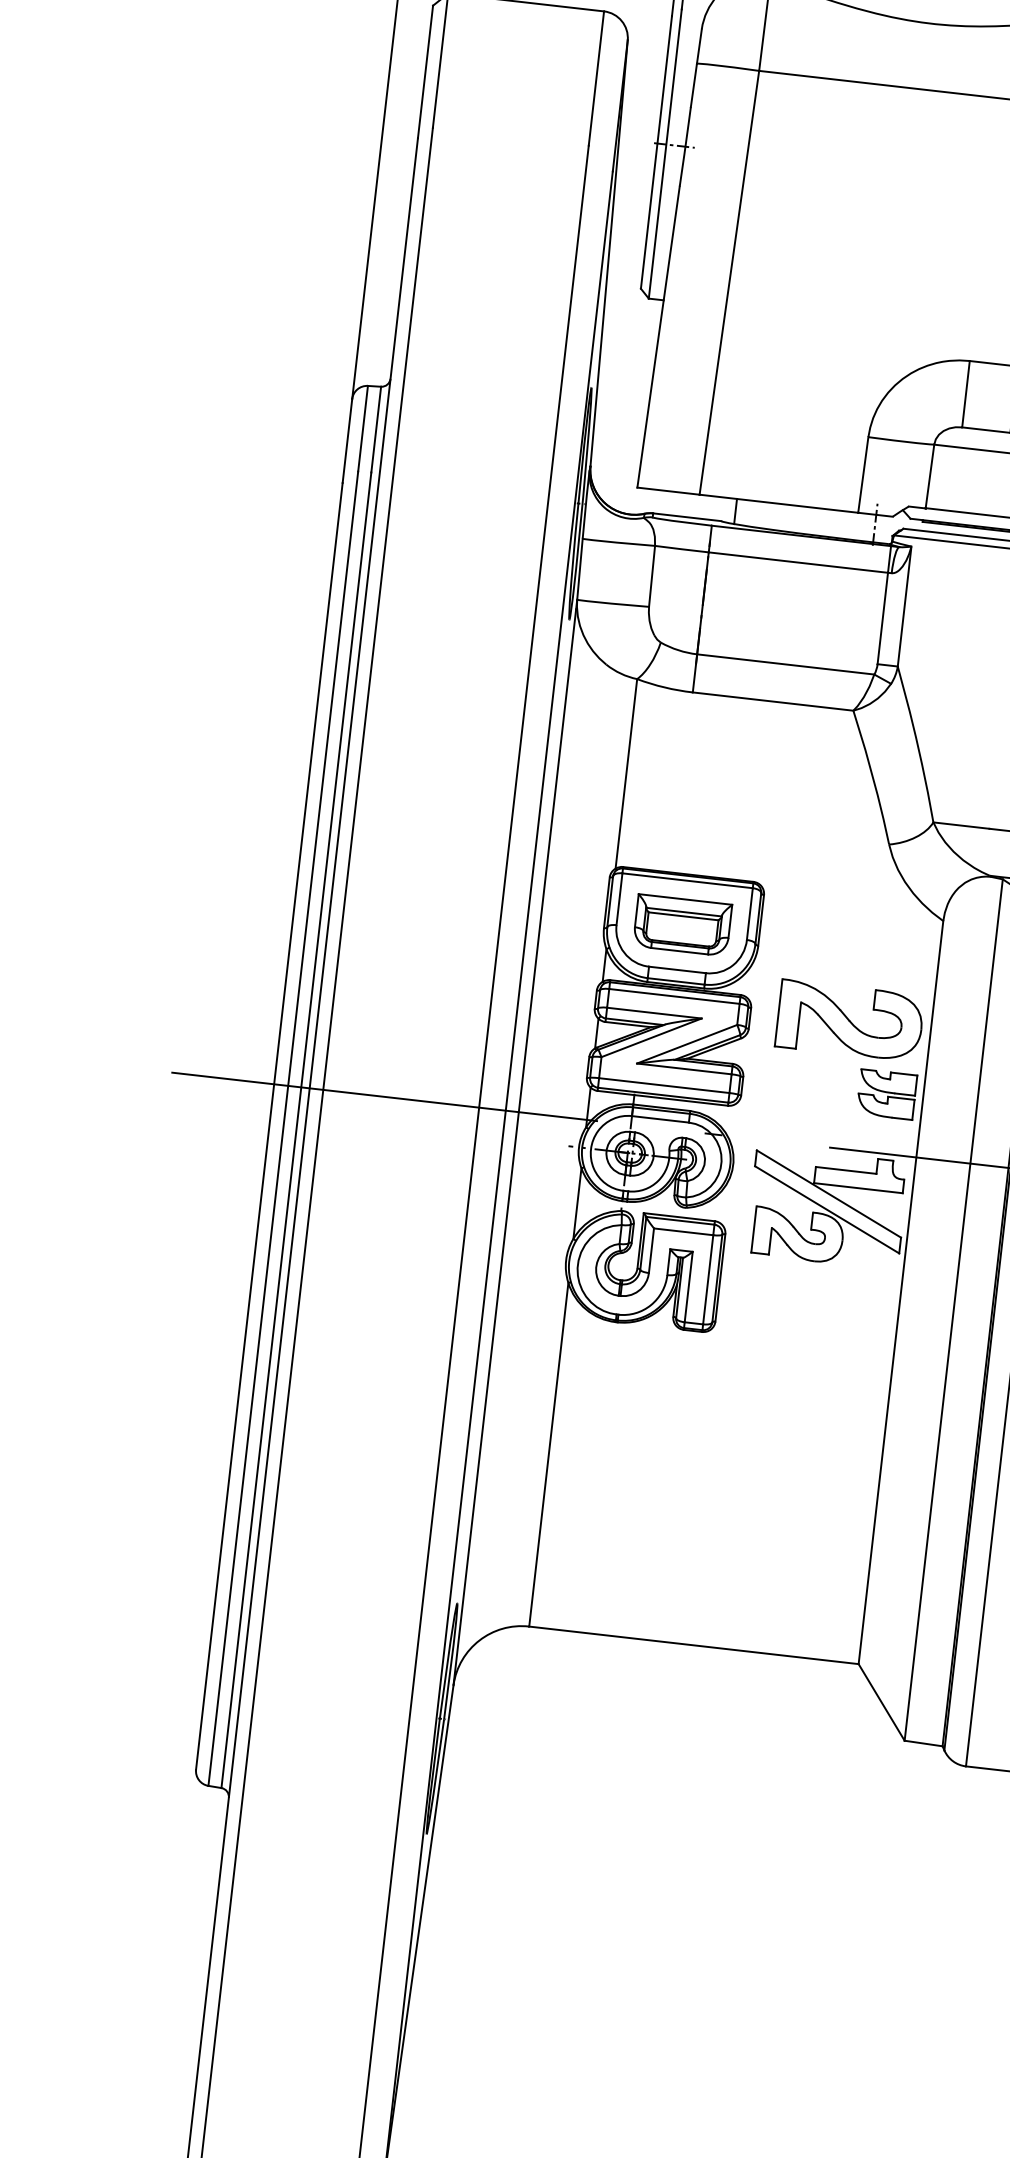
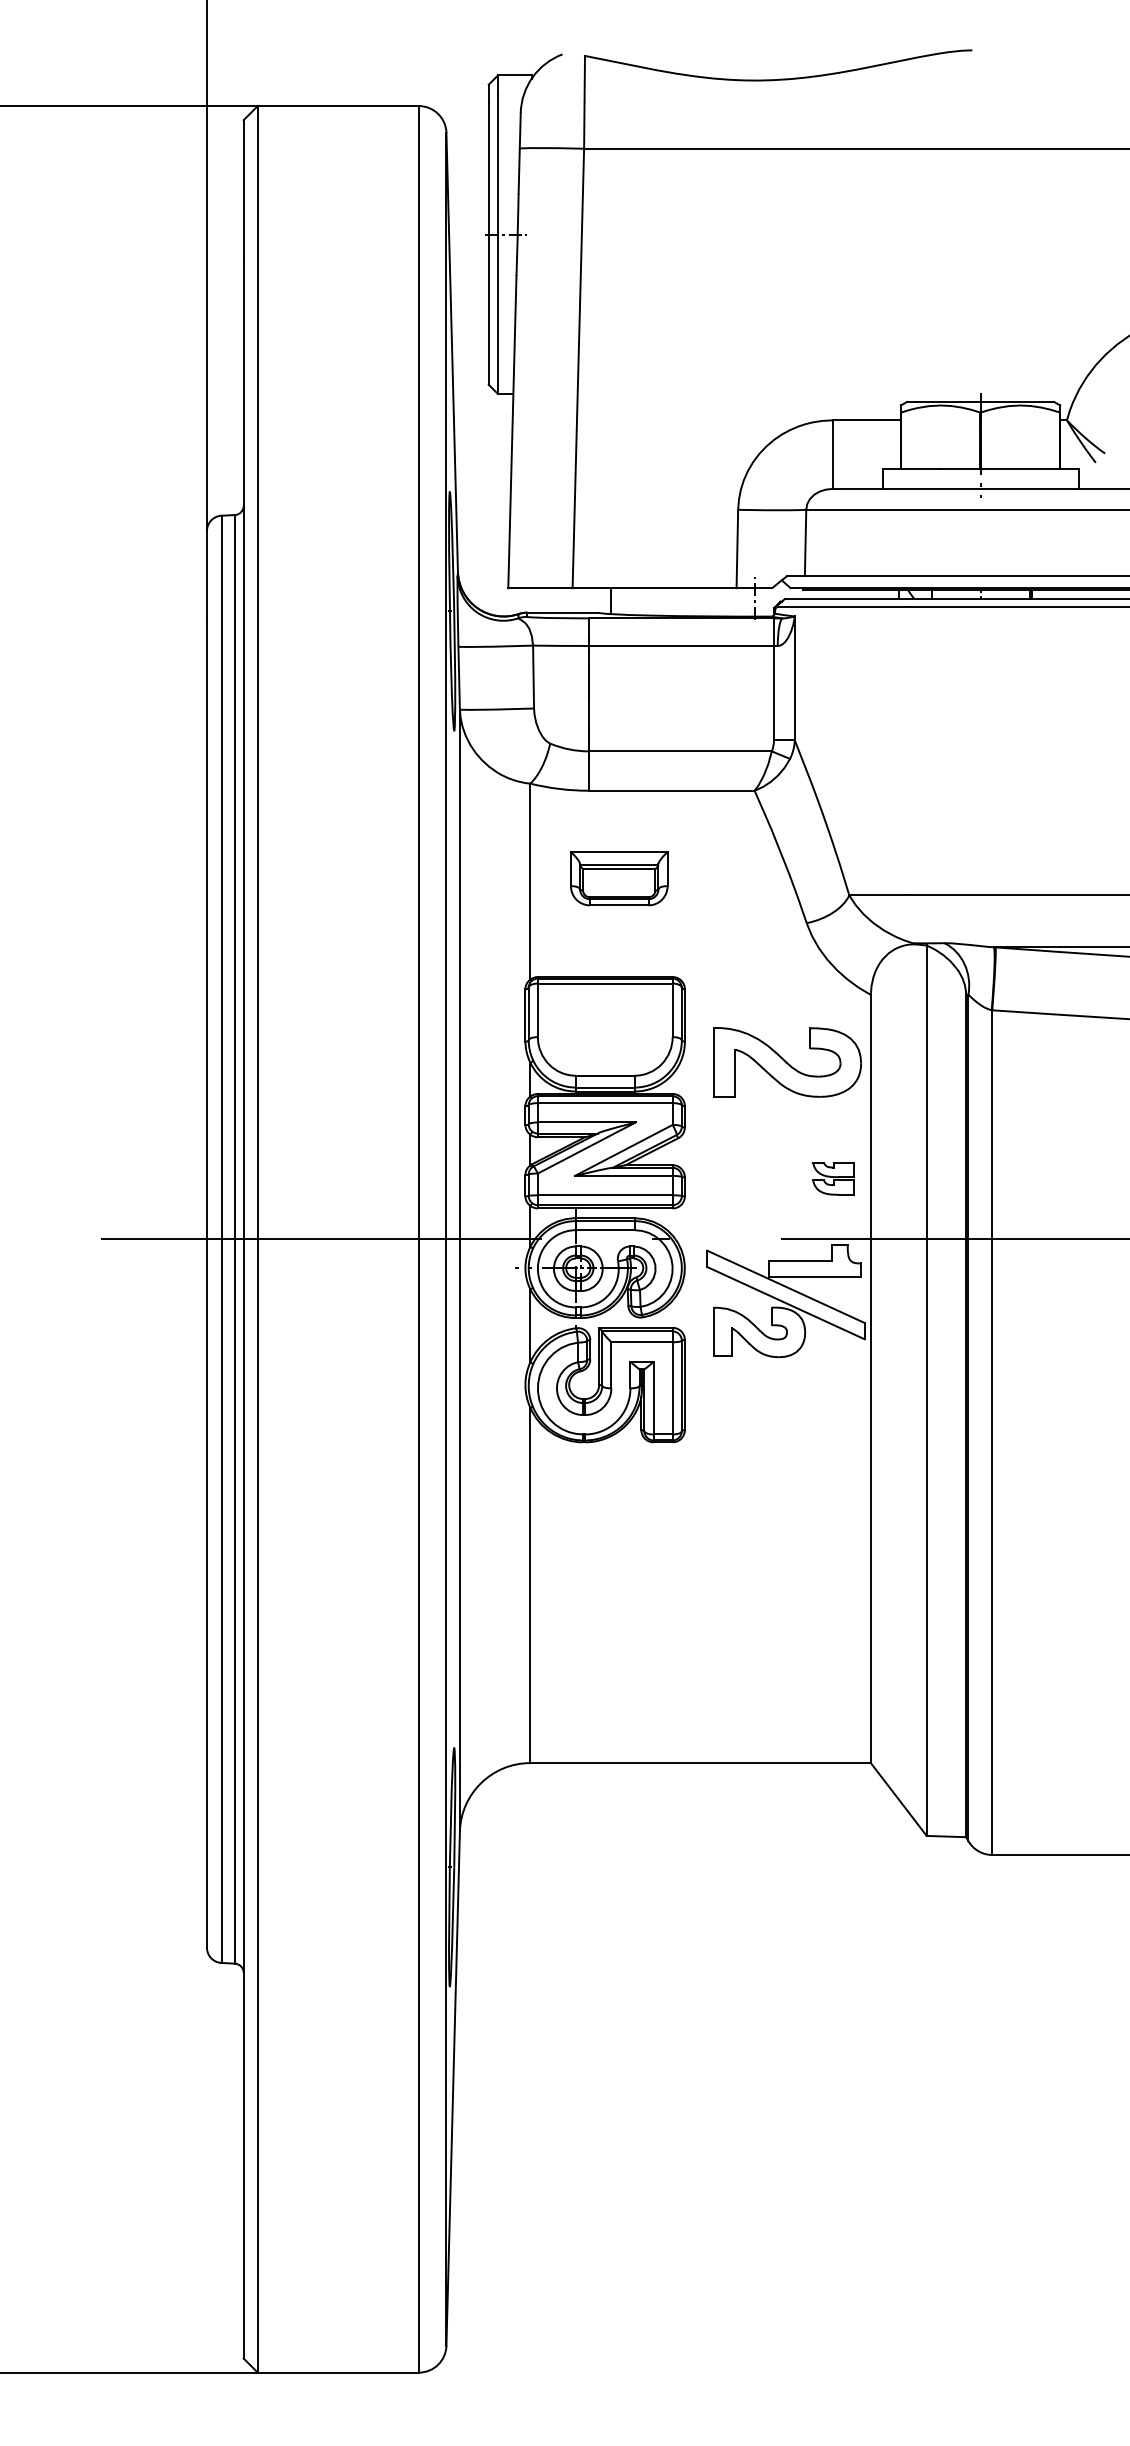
part: (682, 925) -> (619, 878), moved
part: (850, 1020) -> (787, 1062), moved
part: (885, 1094) -> (832, 1178), size x0.7

